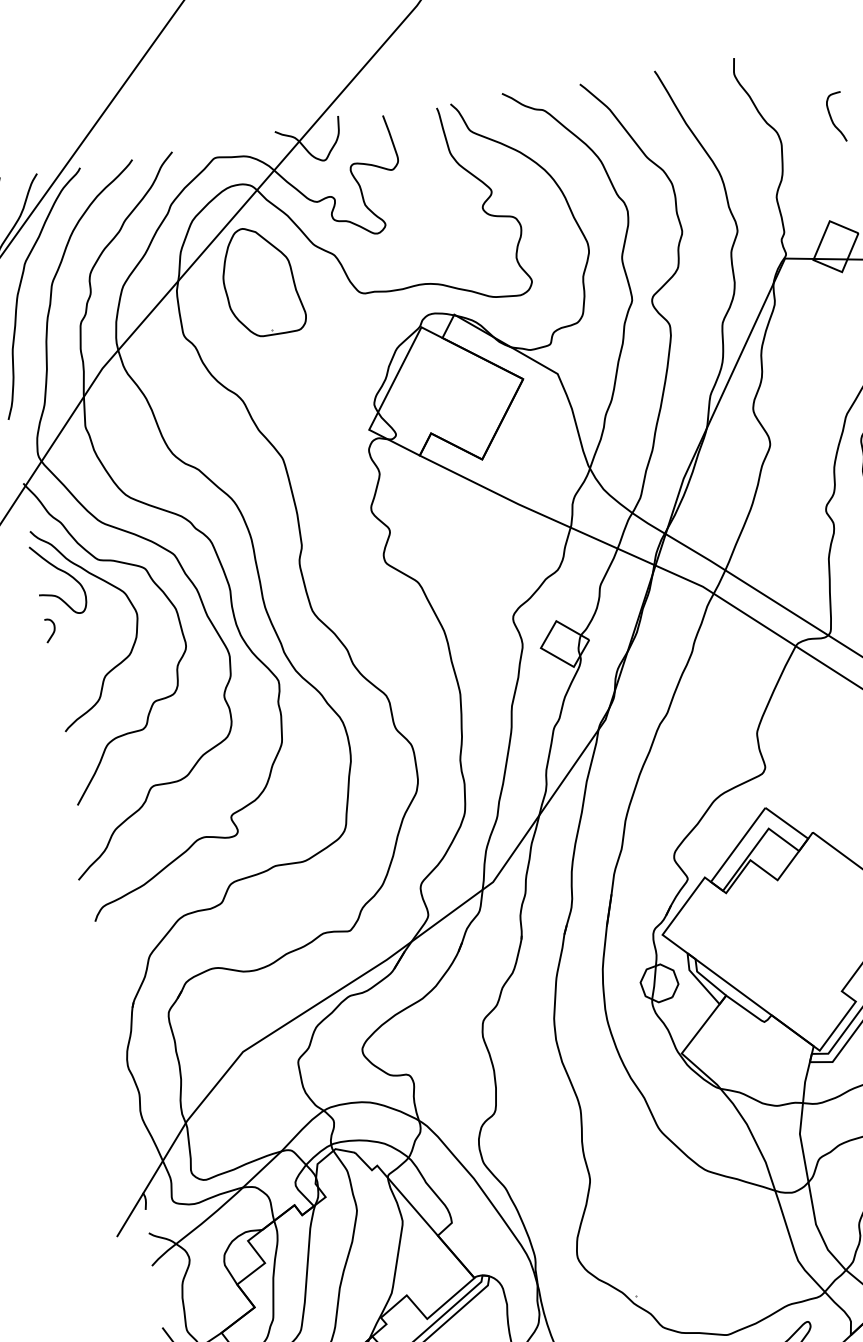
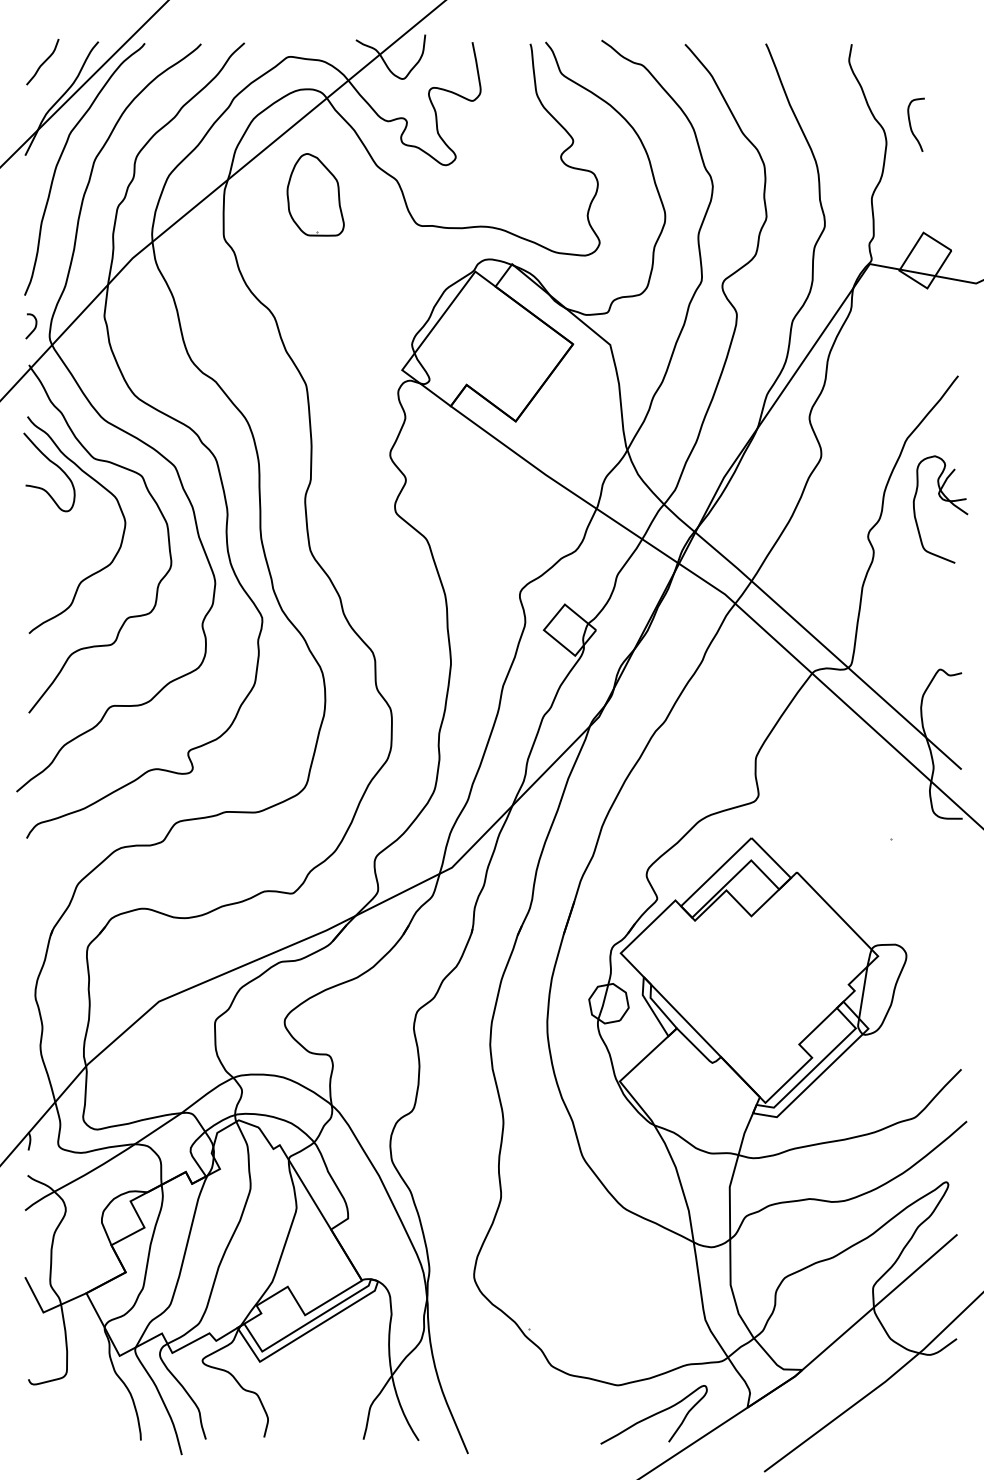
curve: (832, 118) -> (911, 125), moved
part: (261, 280) -> (315, 194), size x0.7
curve: (52, 632) -> (33, 328), moved

